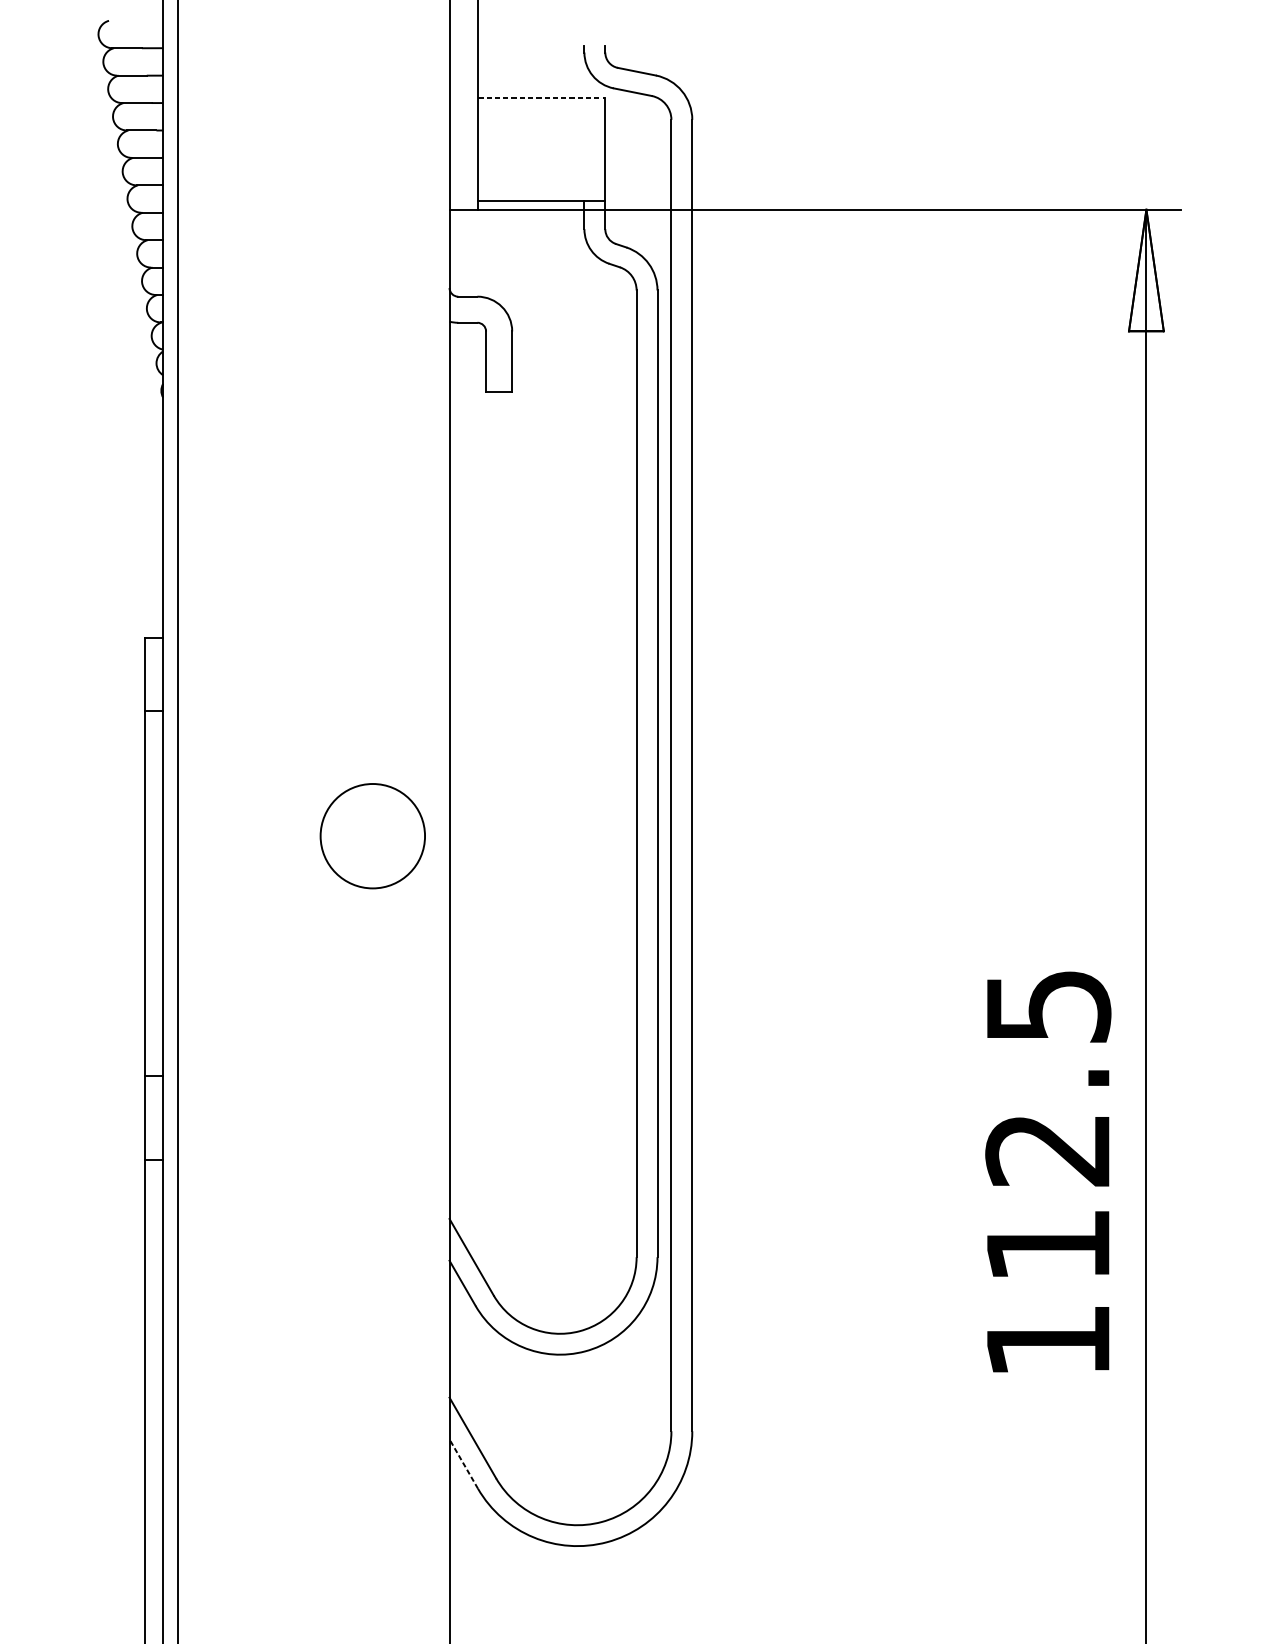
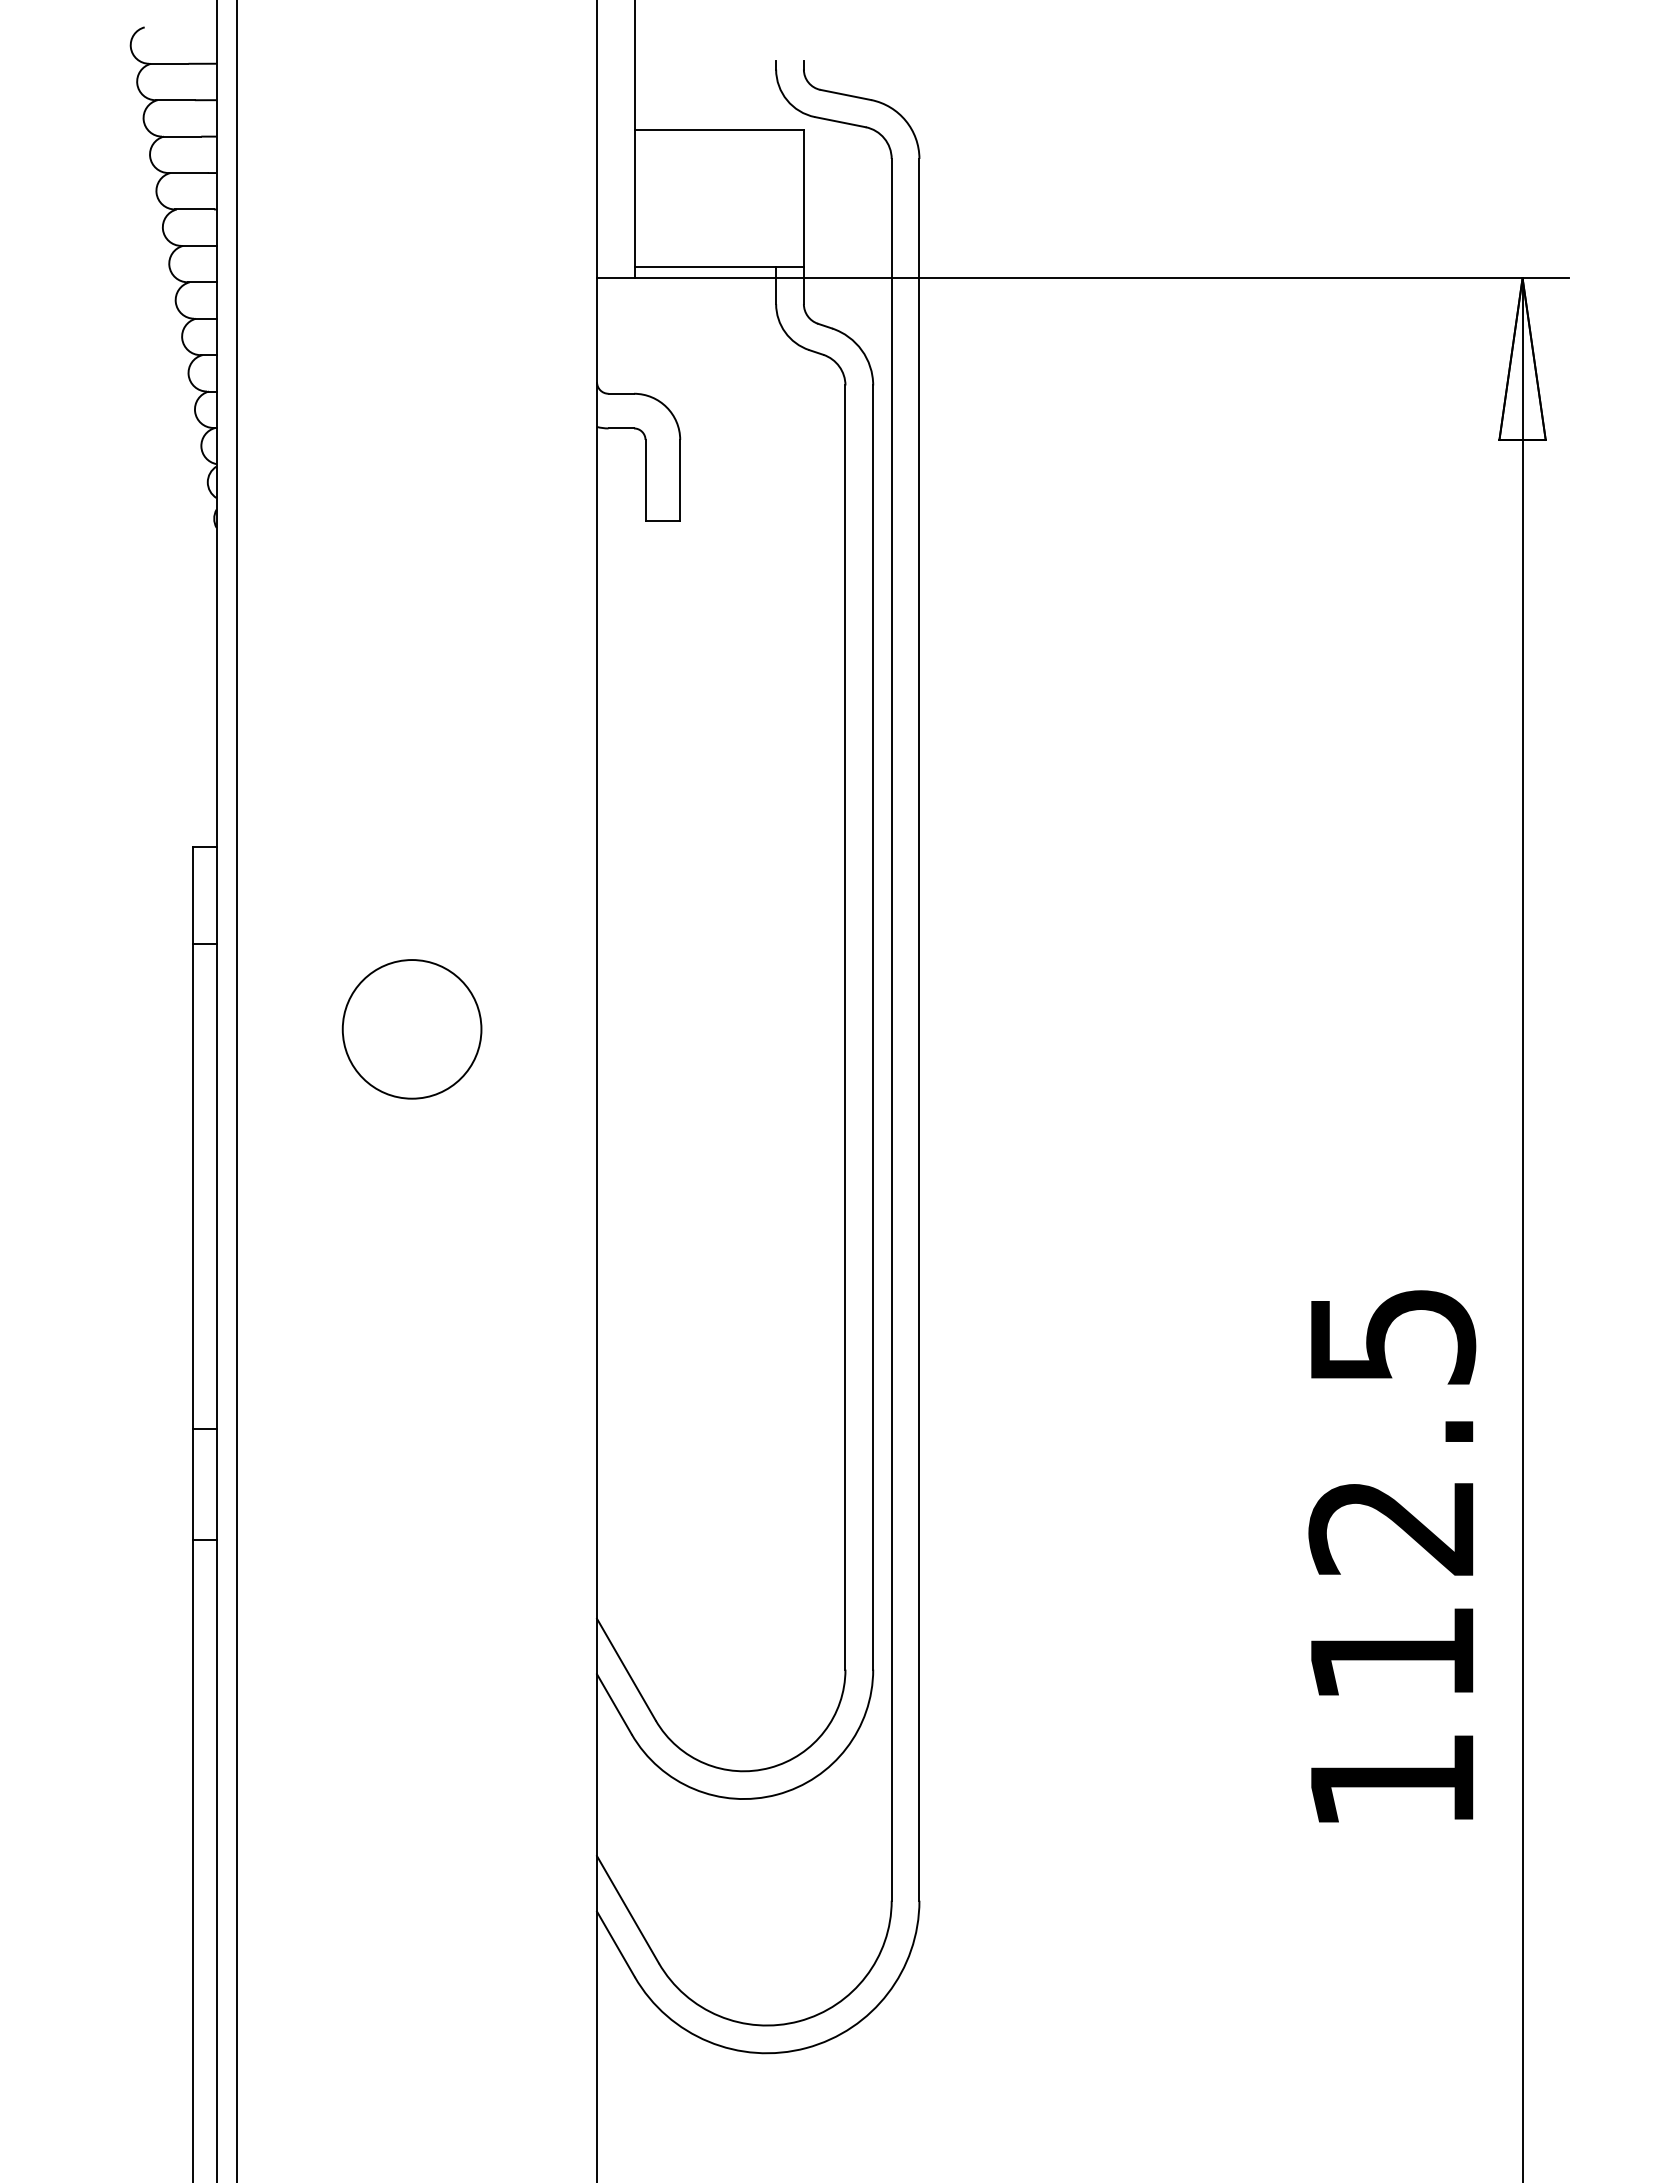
line: (542, 98) -> (720, 130), dashed -> solid
circle: (372, 836) -> (411, 1029), moved
line: (463, 1464) -> (615, 1944), dashed -> solid

